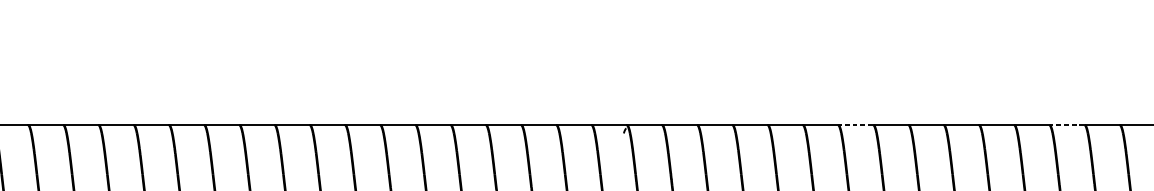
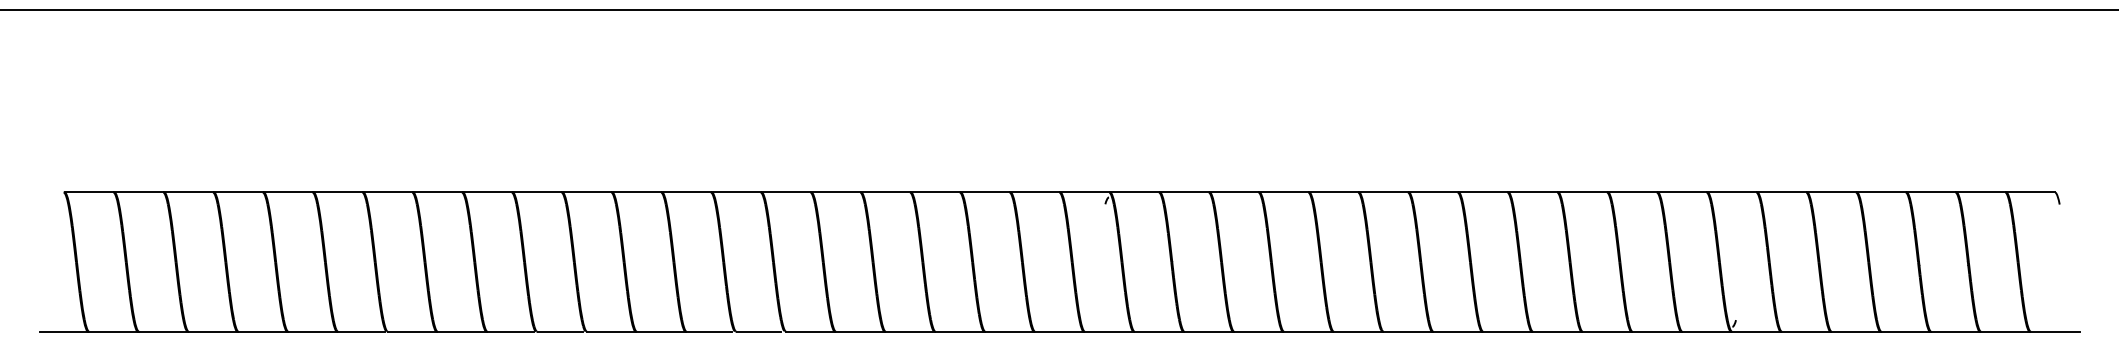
line: (855, 125) -> (1432, 192), dashed -> solid
line: (1066, 125) -> (1731, 192), dashed -> solid

